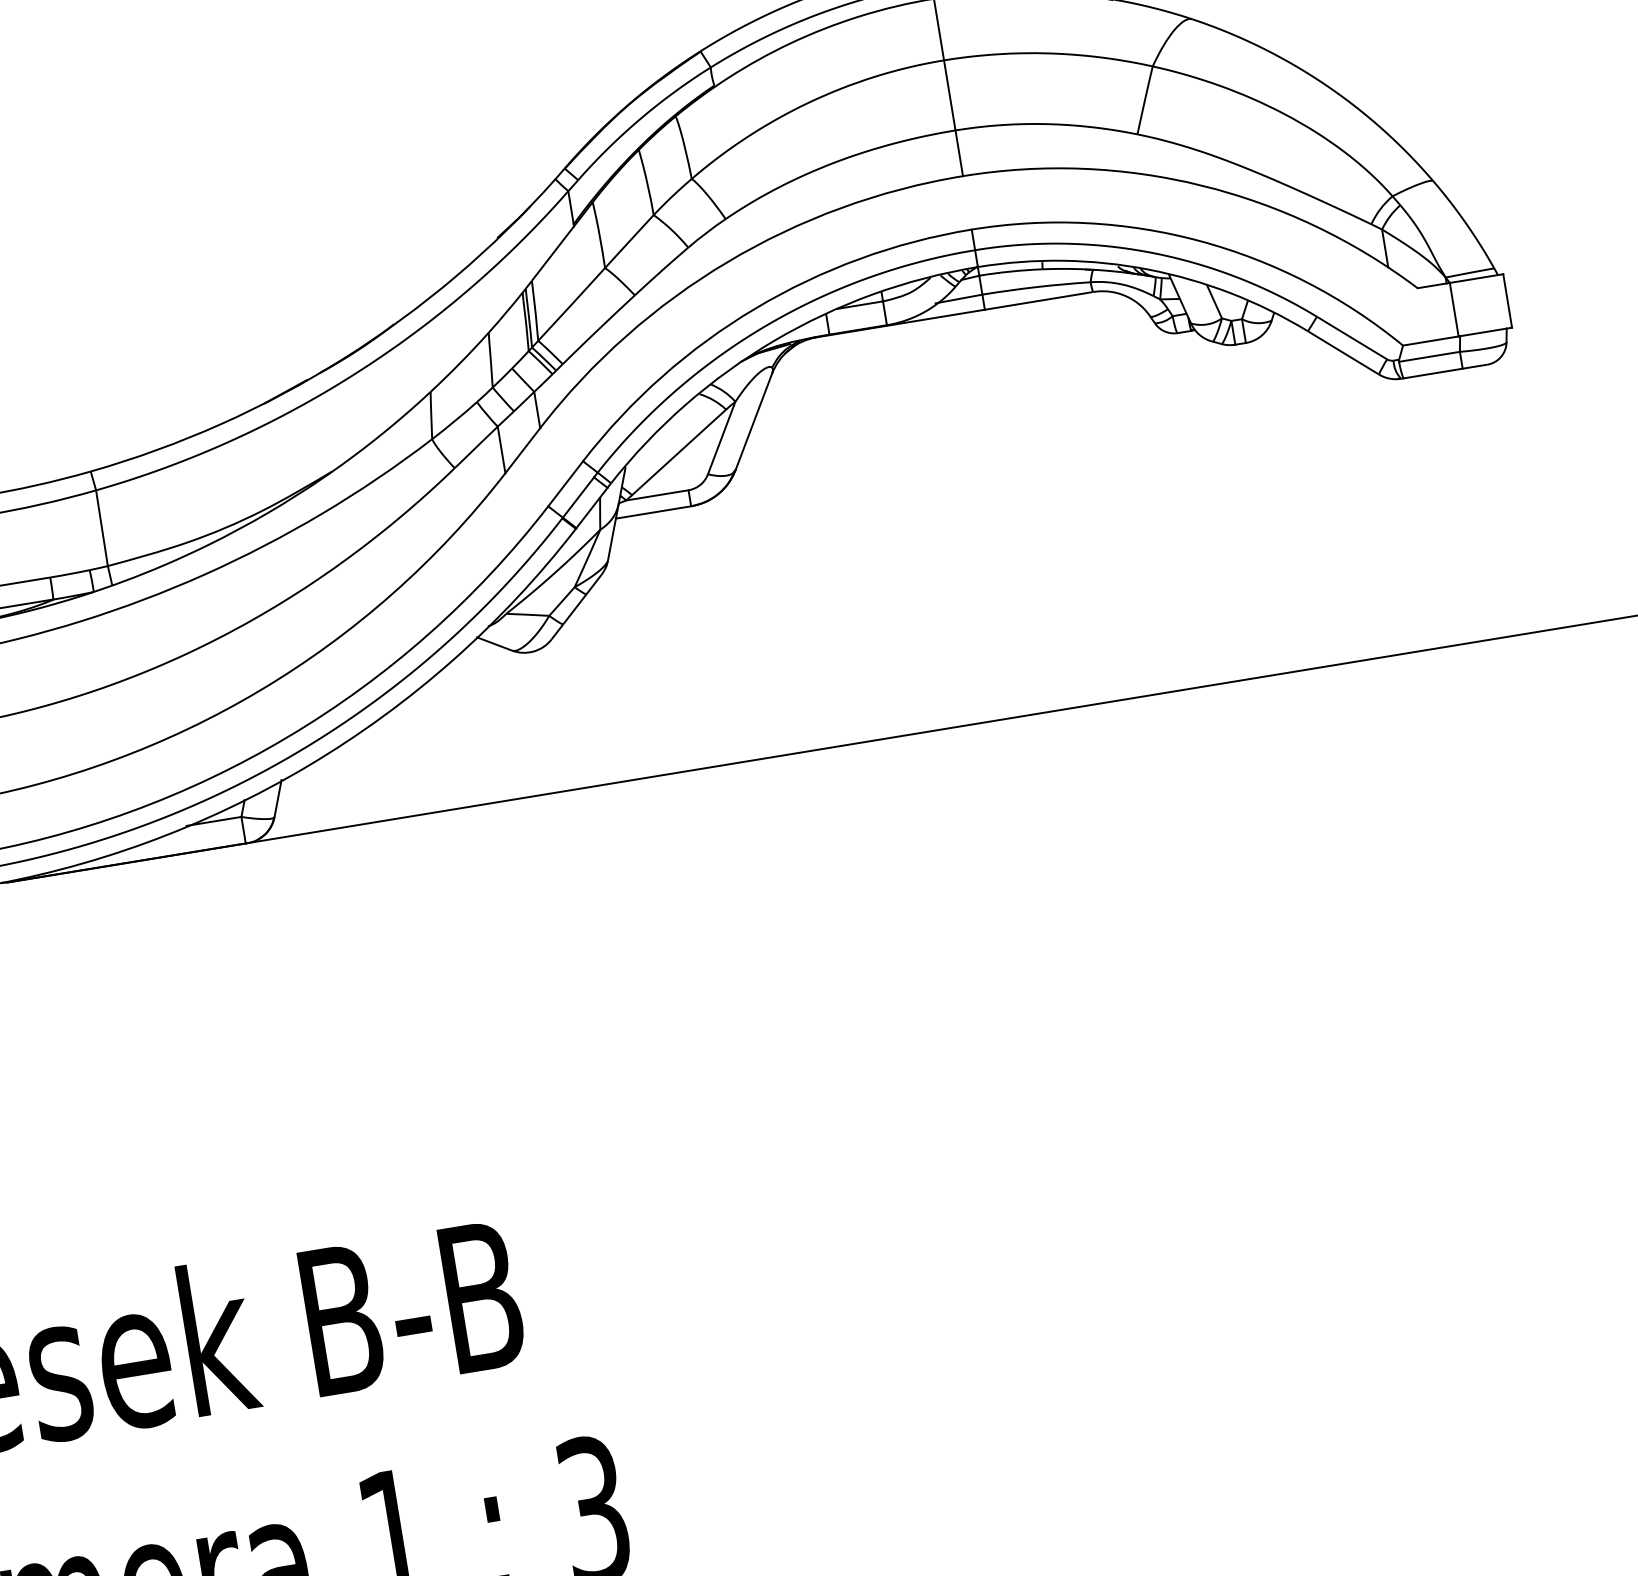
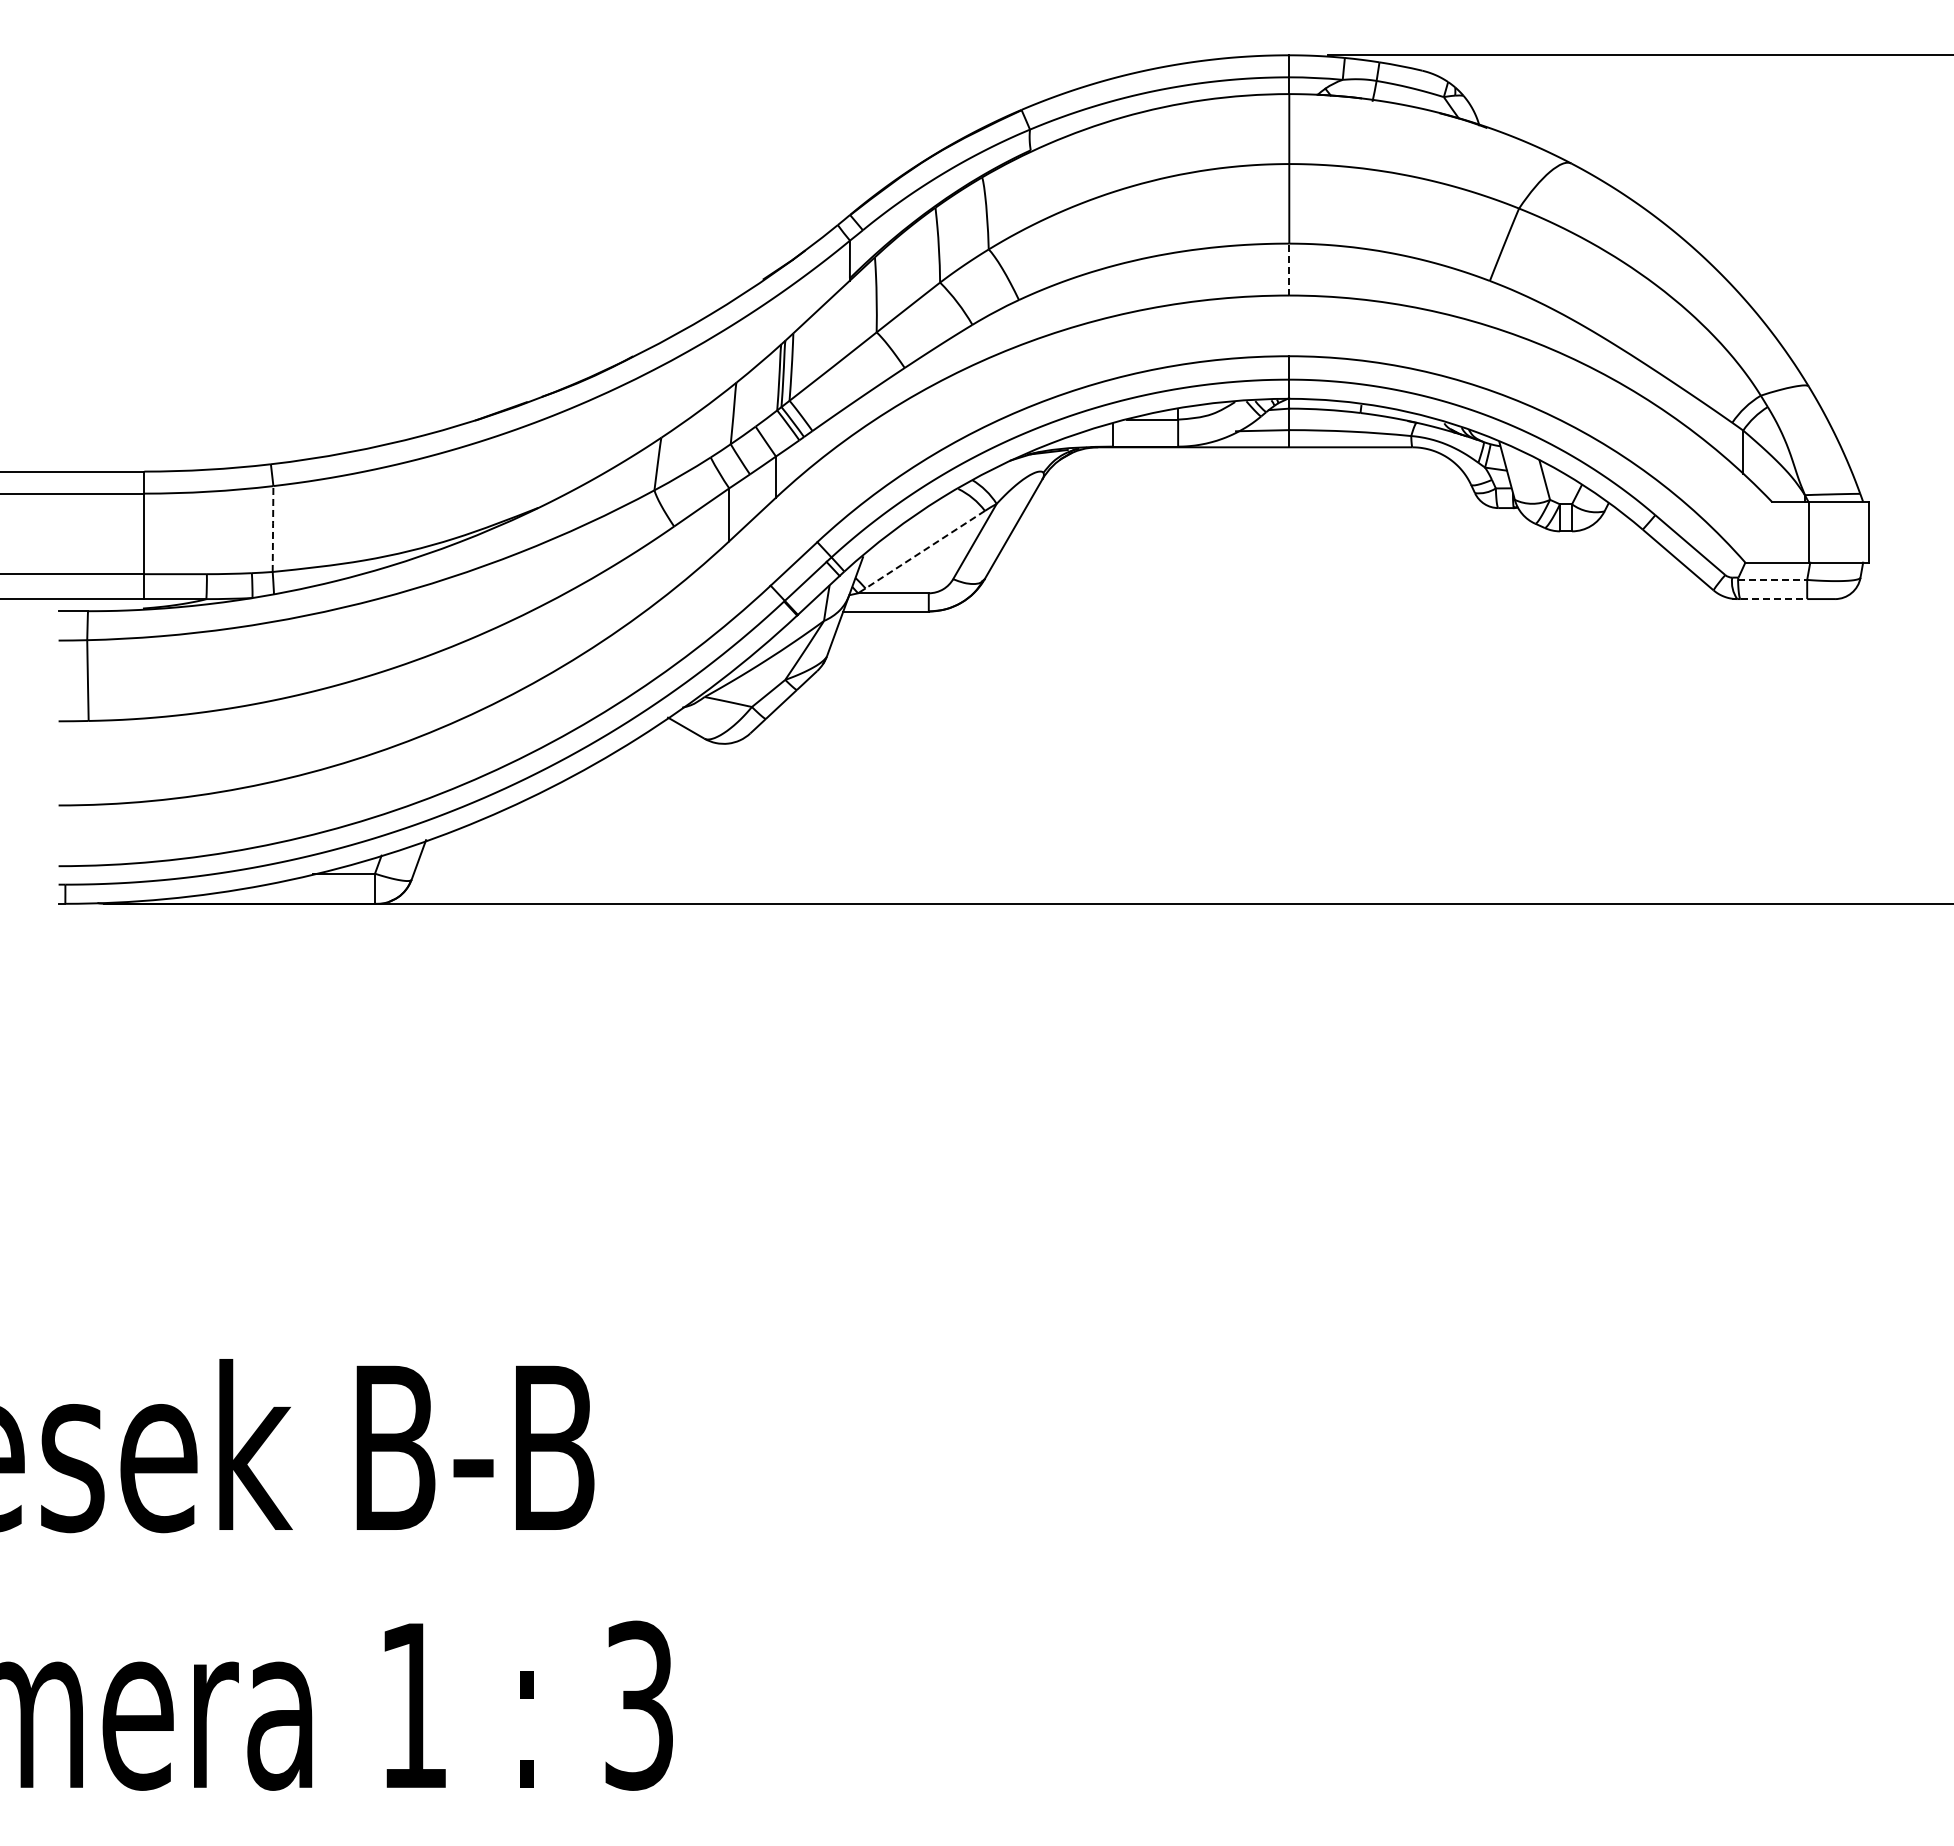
line: (959, 153) -> (1289, 269), solid -> dashed
line: (1429, 356) -> (1772, 579), solid -> dashed
line: (1433, 373) -> (1774, 599), solid -> dashed
line: (678, 452) -> (924, 549), solid -> dashed
line: (102, 527) -> (273, 528), solid -> dashed

